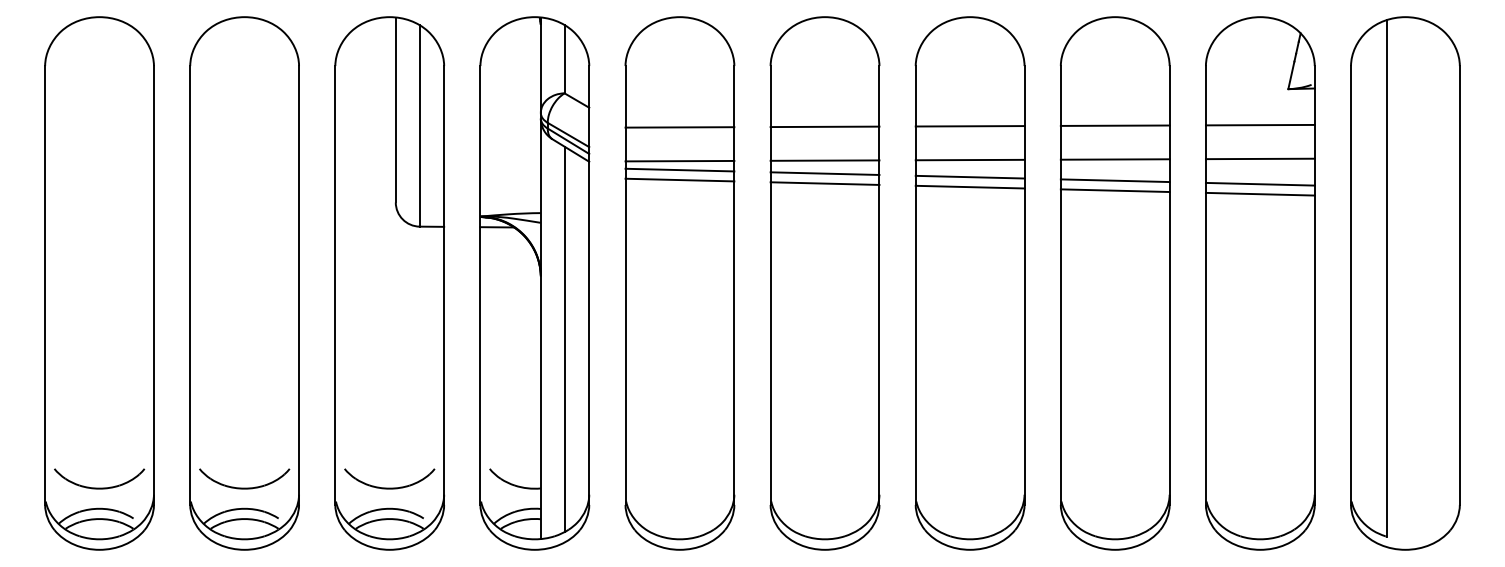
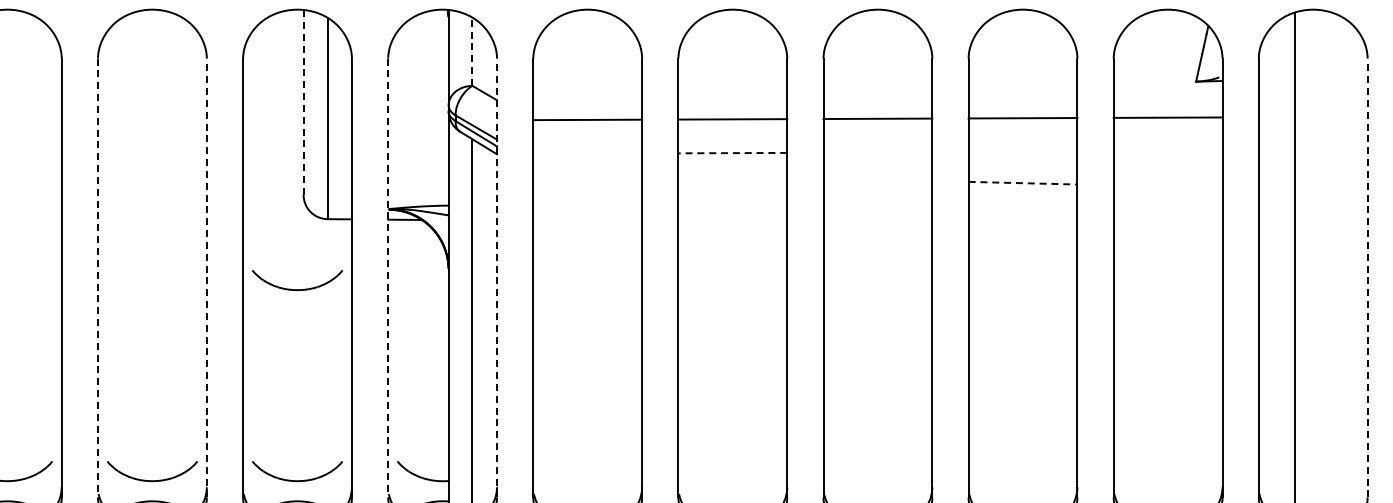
line: (564, 58) -> (472, 51), solid -> dashed
line: (395, 110) -> (303, 103), solid -> dashed
line: (1259, 158) -> (1167, 151), removed
line: (969, 159) -> (877, 152), removed
line: (1114, 159) -> (1022, 152), removed
line: (679, 160) -> (587, 153), removed
line: (824, 160) -> (732, 153), solid -> dashed
line: (679, 169) -> (587, 162), removed
line: (824, 173) -> (732, 166), removed
line: (969, 176) -> (877, 169), removed
line: (679, 179) -> (587, 172), removed
line: (1114, 180) -> (1022, 173), removed
line: (824, 183) -> (732, 176), removed
line: (1259, 183) -> (1167, 176), removed
line: (969, 186) -> (877, 179), removed
line: (1115, 190) -> (1023, 183), solid -> dashed
line: (1259, 193) -> (1167, 186), removed
line: (299, 285) -> (207, 278), solid -> dashed
line: (589, 285) -> (497, 278), solid -> dashed
line: (1459, 285) -> (1367, 278), solid -> dashed
line: (190, 286) -> (98, 279), solid -> dashed
line: (480, 286) -> (388, 279), solid -> dashed
part: (389, 296) -> (297, 289), added

